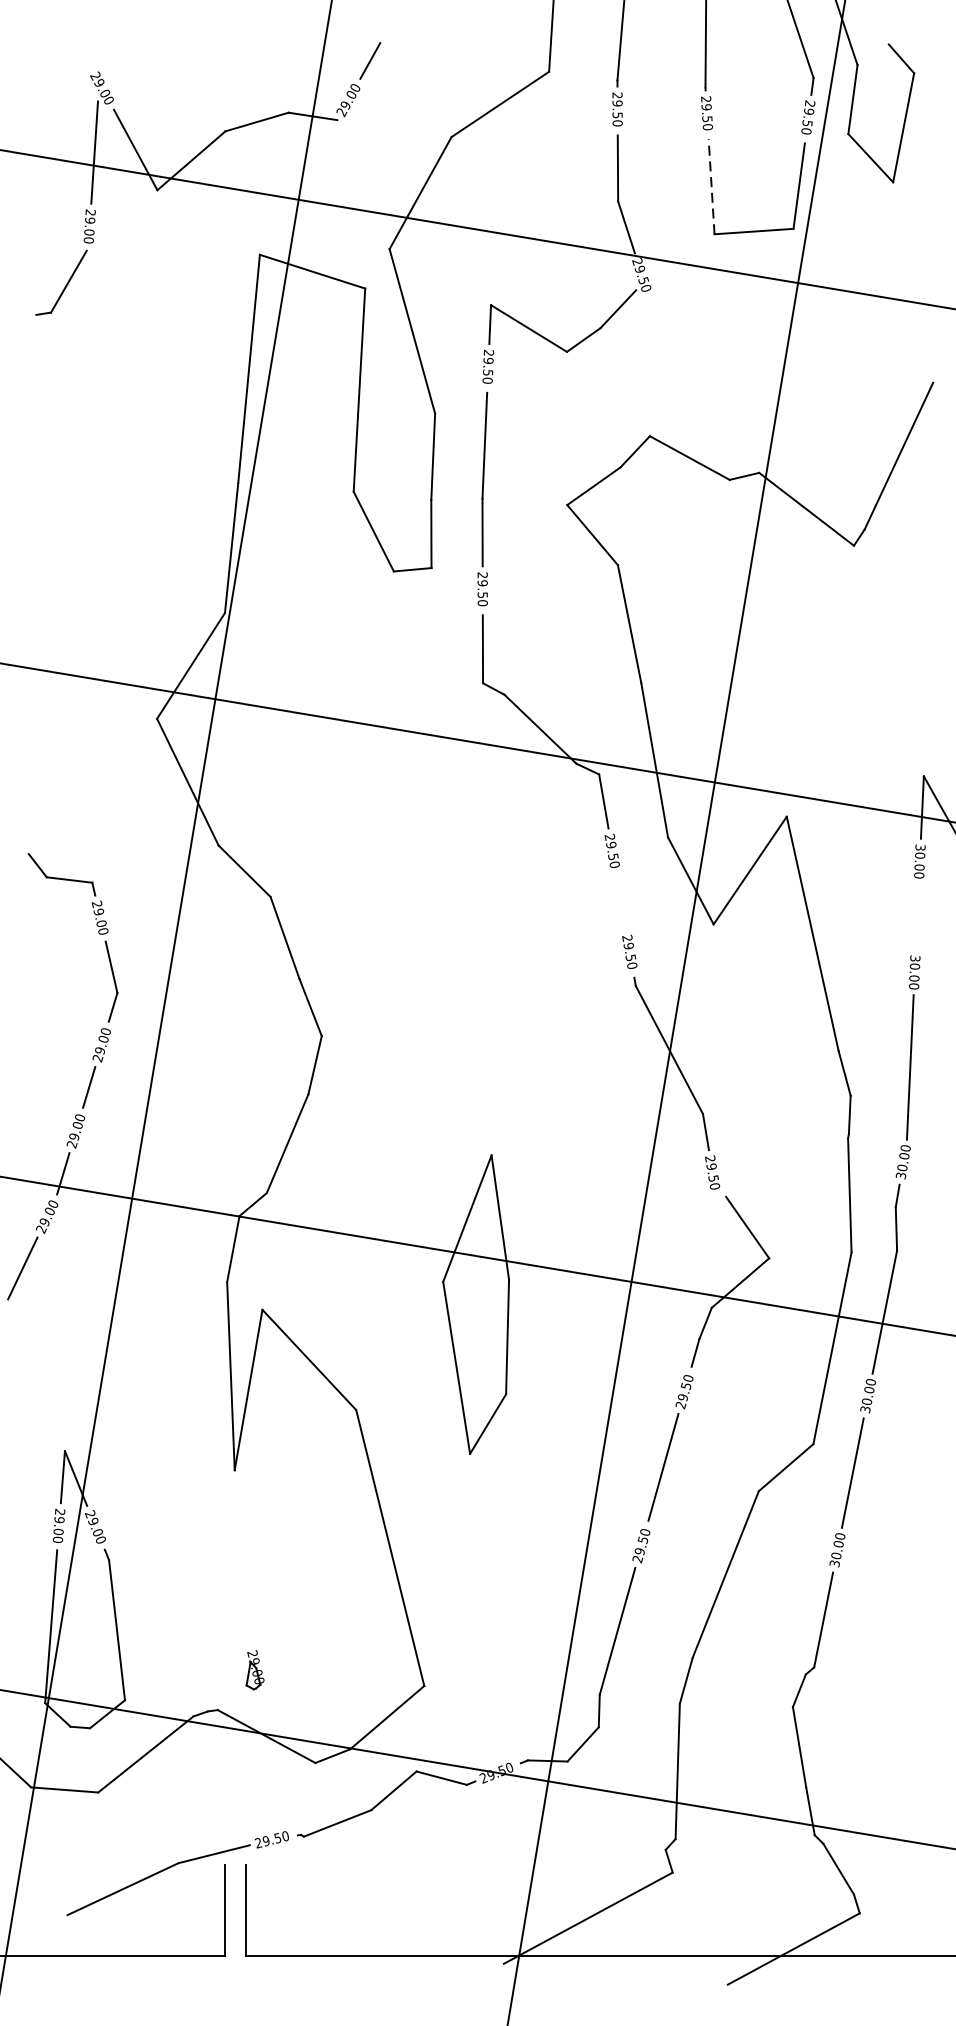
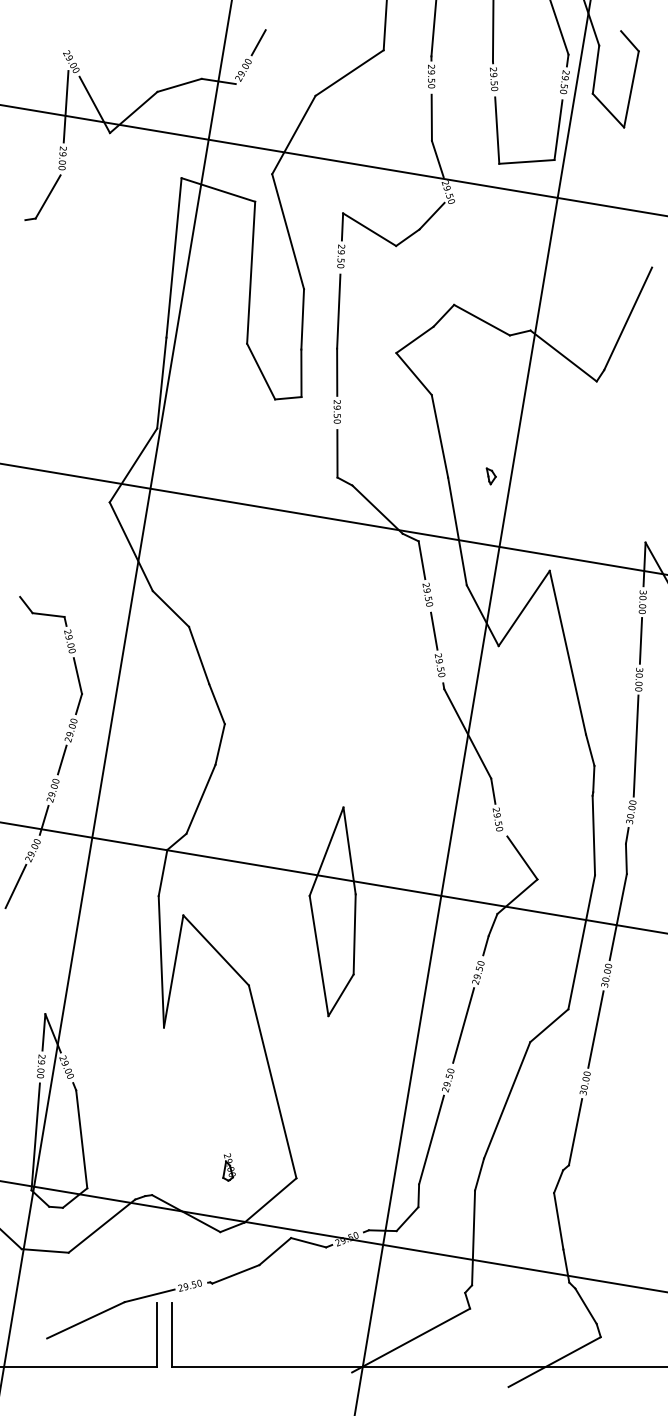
line: (711, 186) -> (497, 130), dashed -> solid
part: (701, 681) -> (490, 476), added
line: (621, 902) -> (434, 630), added
line: (916, 916) -> (640, 640), added
part: (254, 1670) -> (228, 1167), moved

